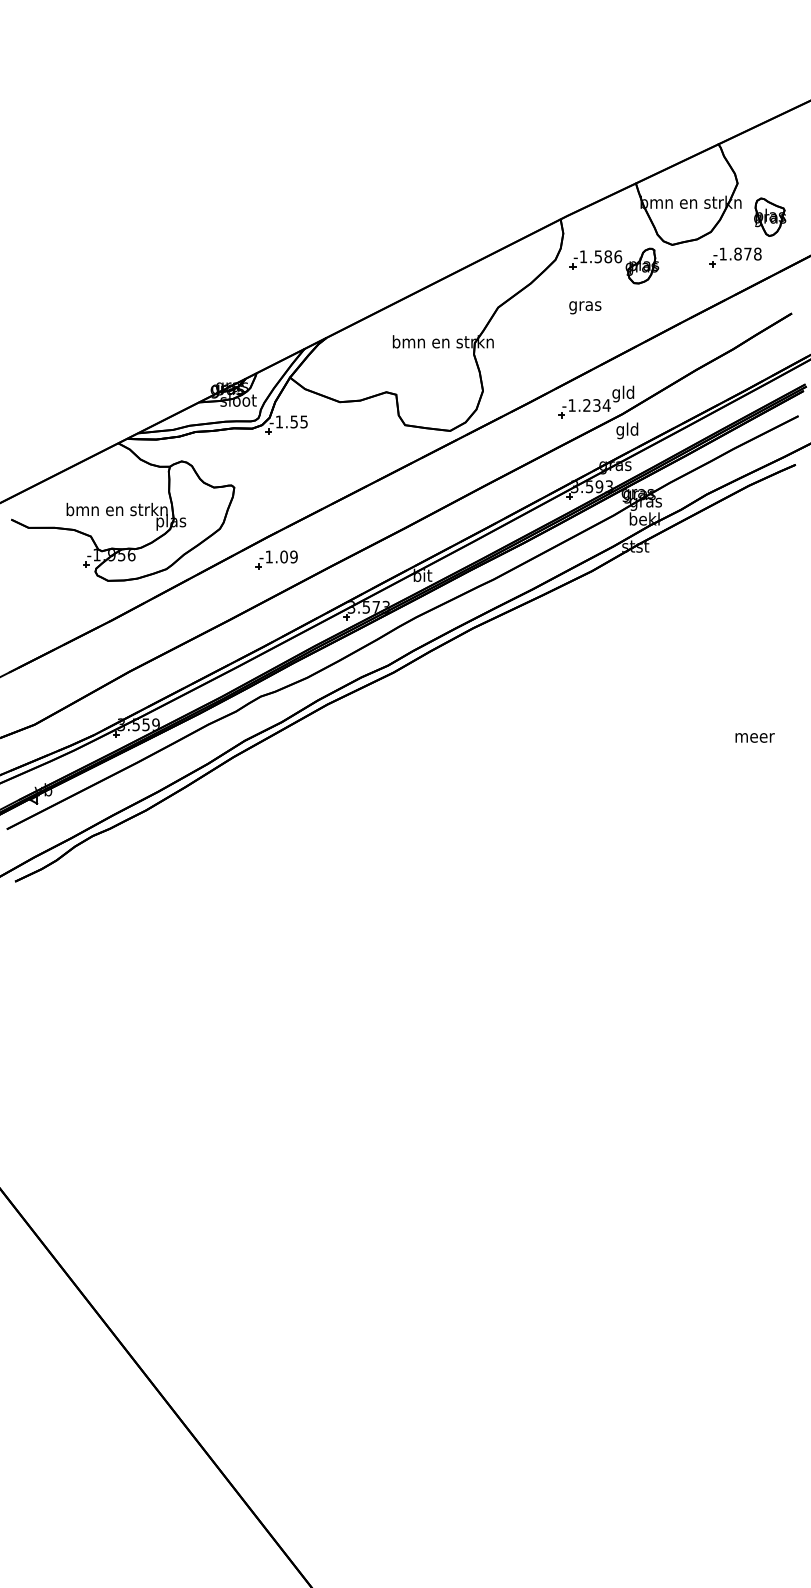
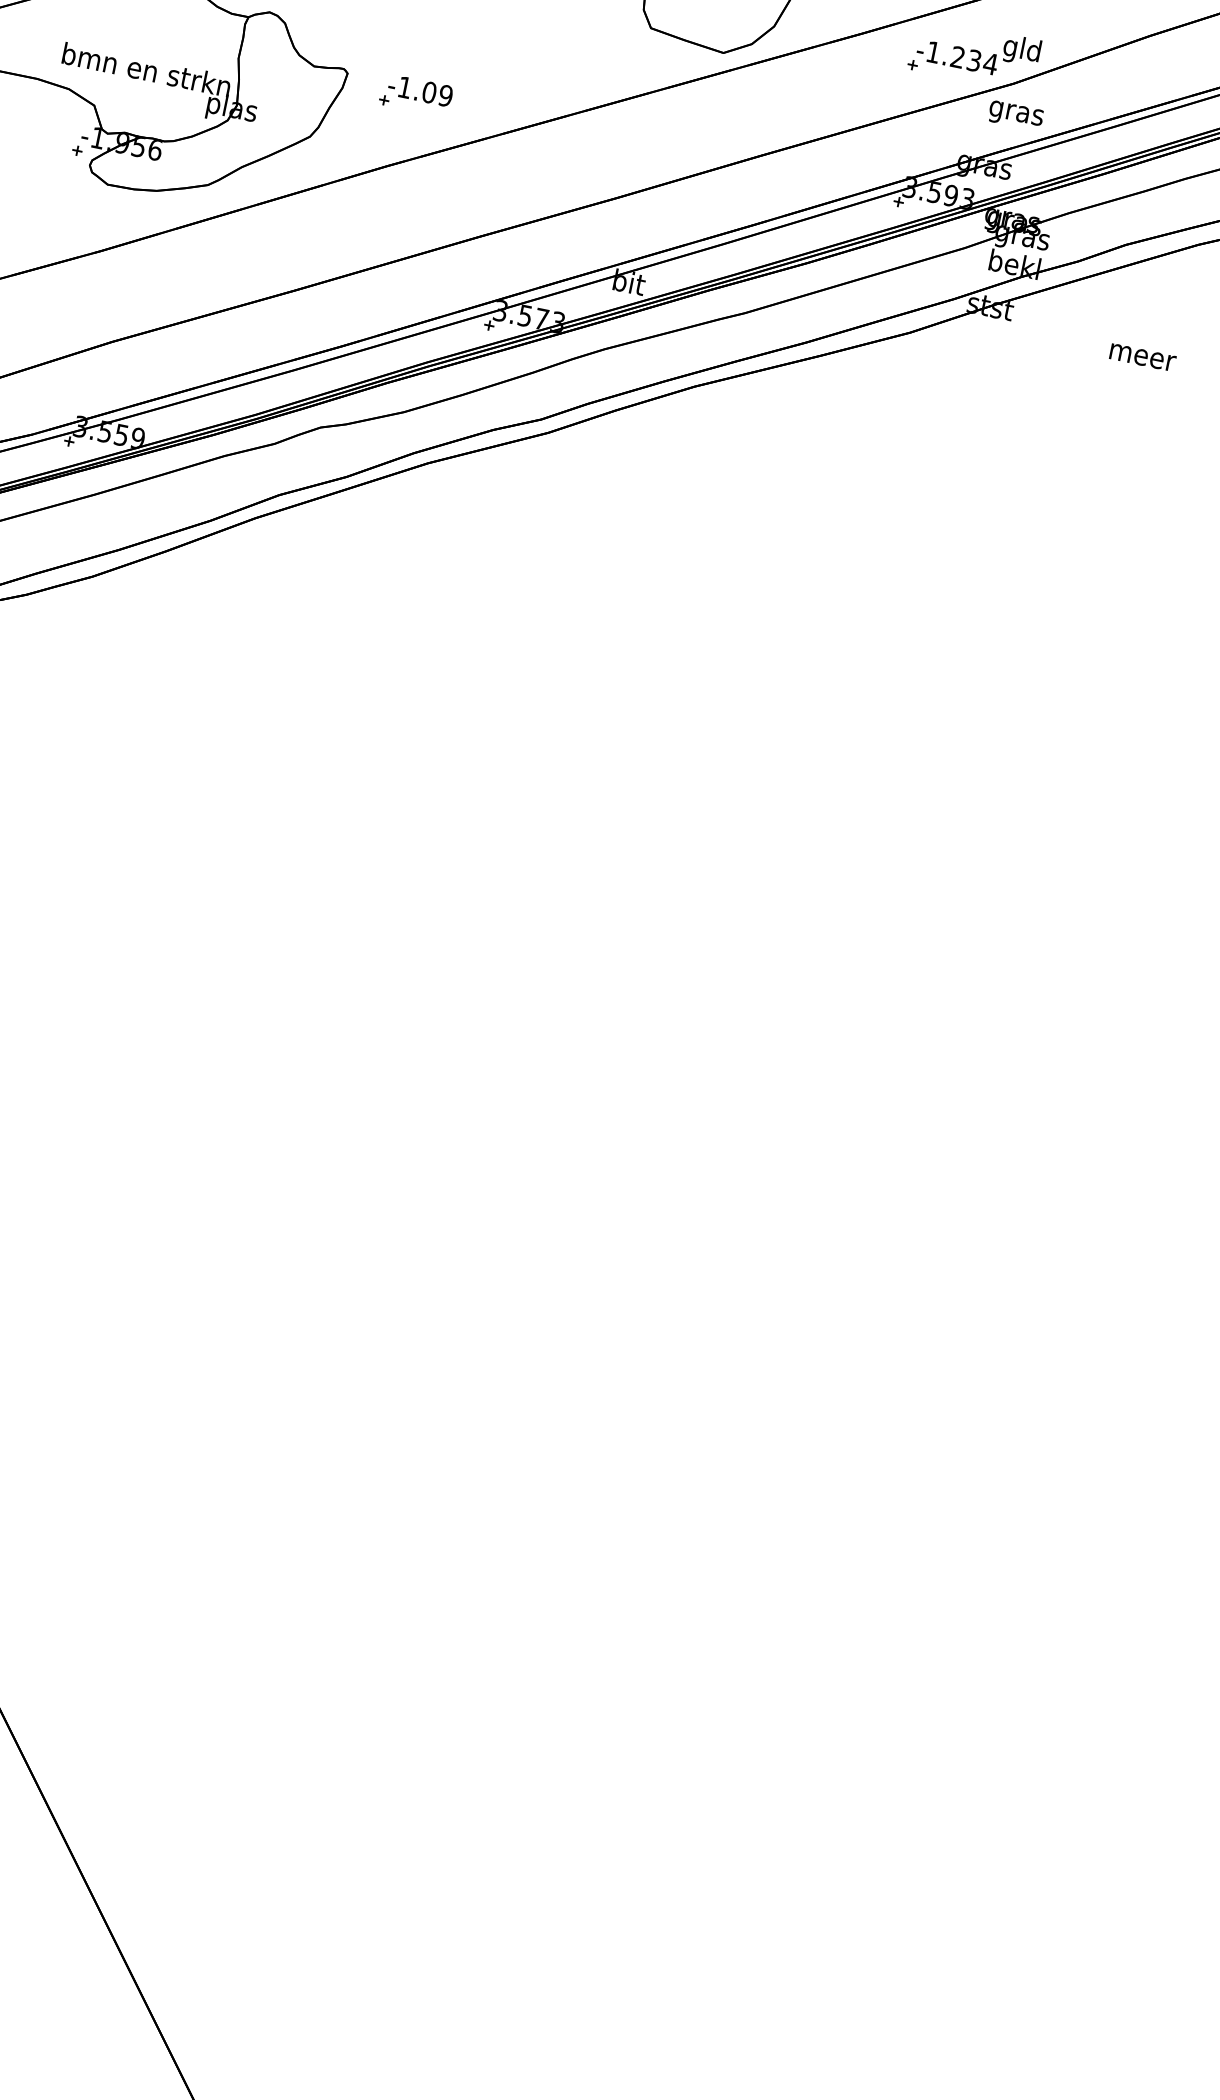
text: (627, 430) -> (1016, 112), gld -> gras
part: (276, 559) -> (416, 94), moved
text: (754, 737) -> (1141, 356), moved

